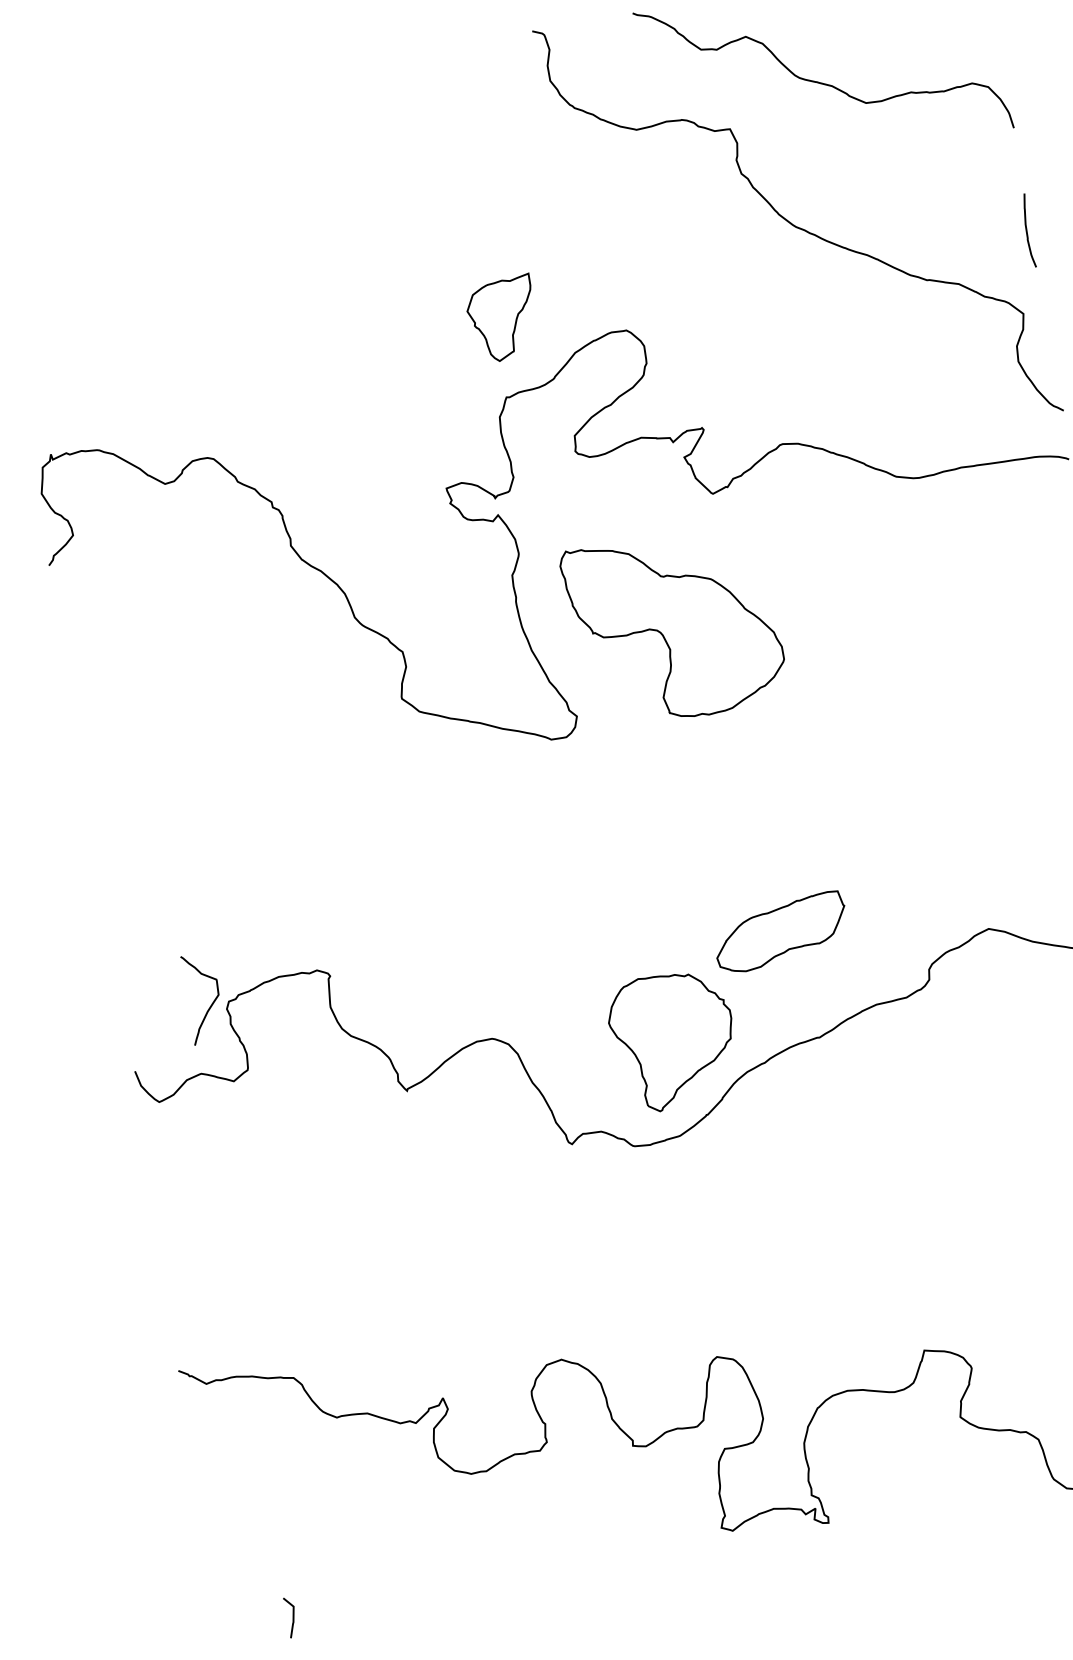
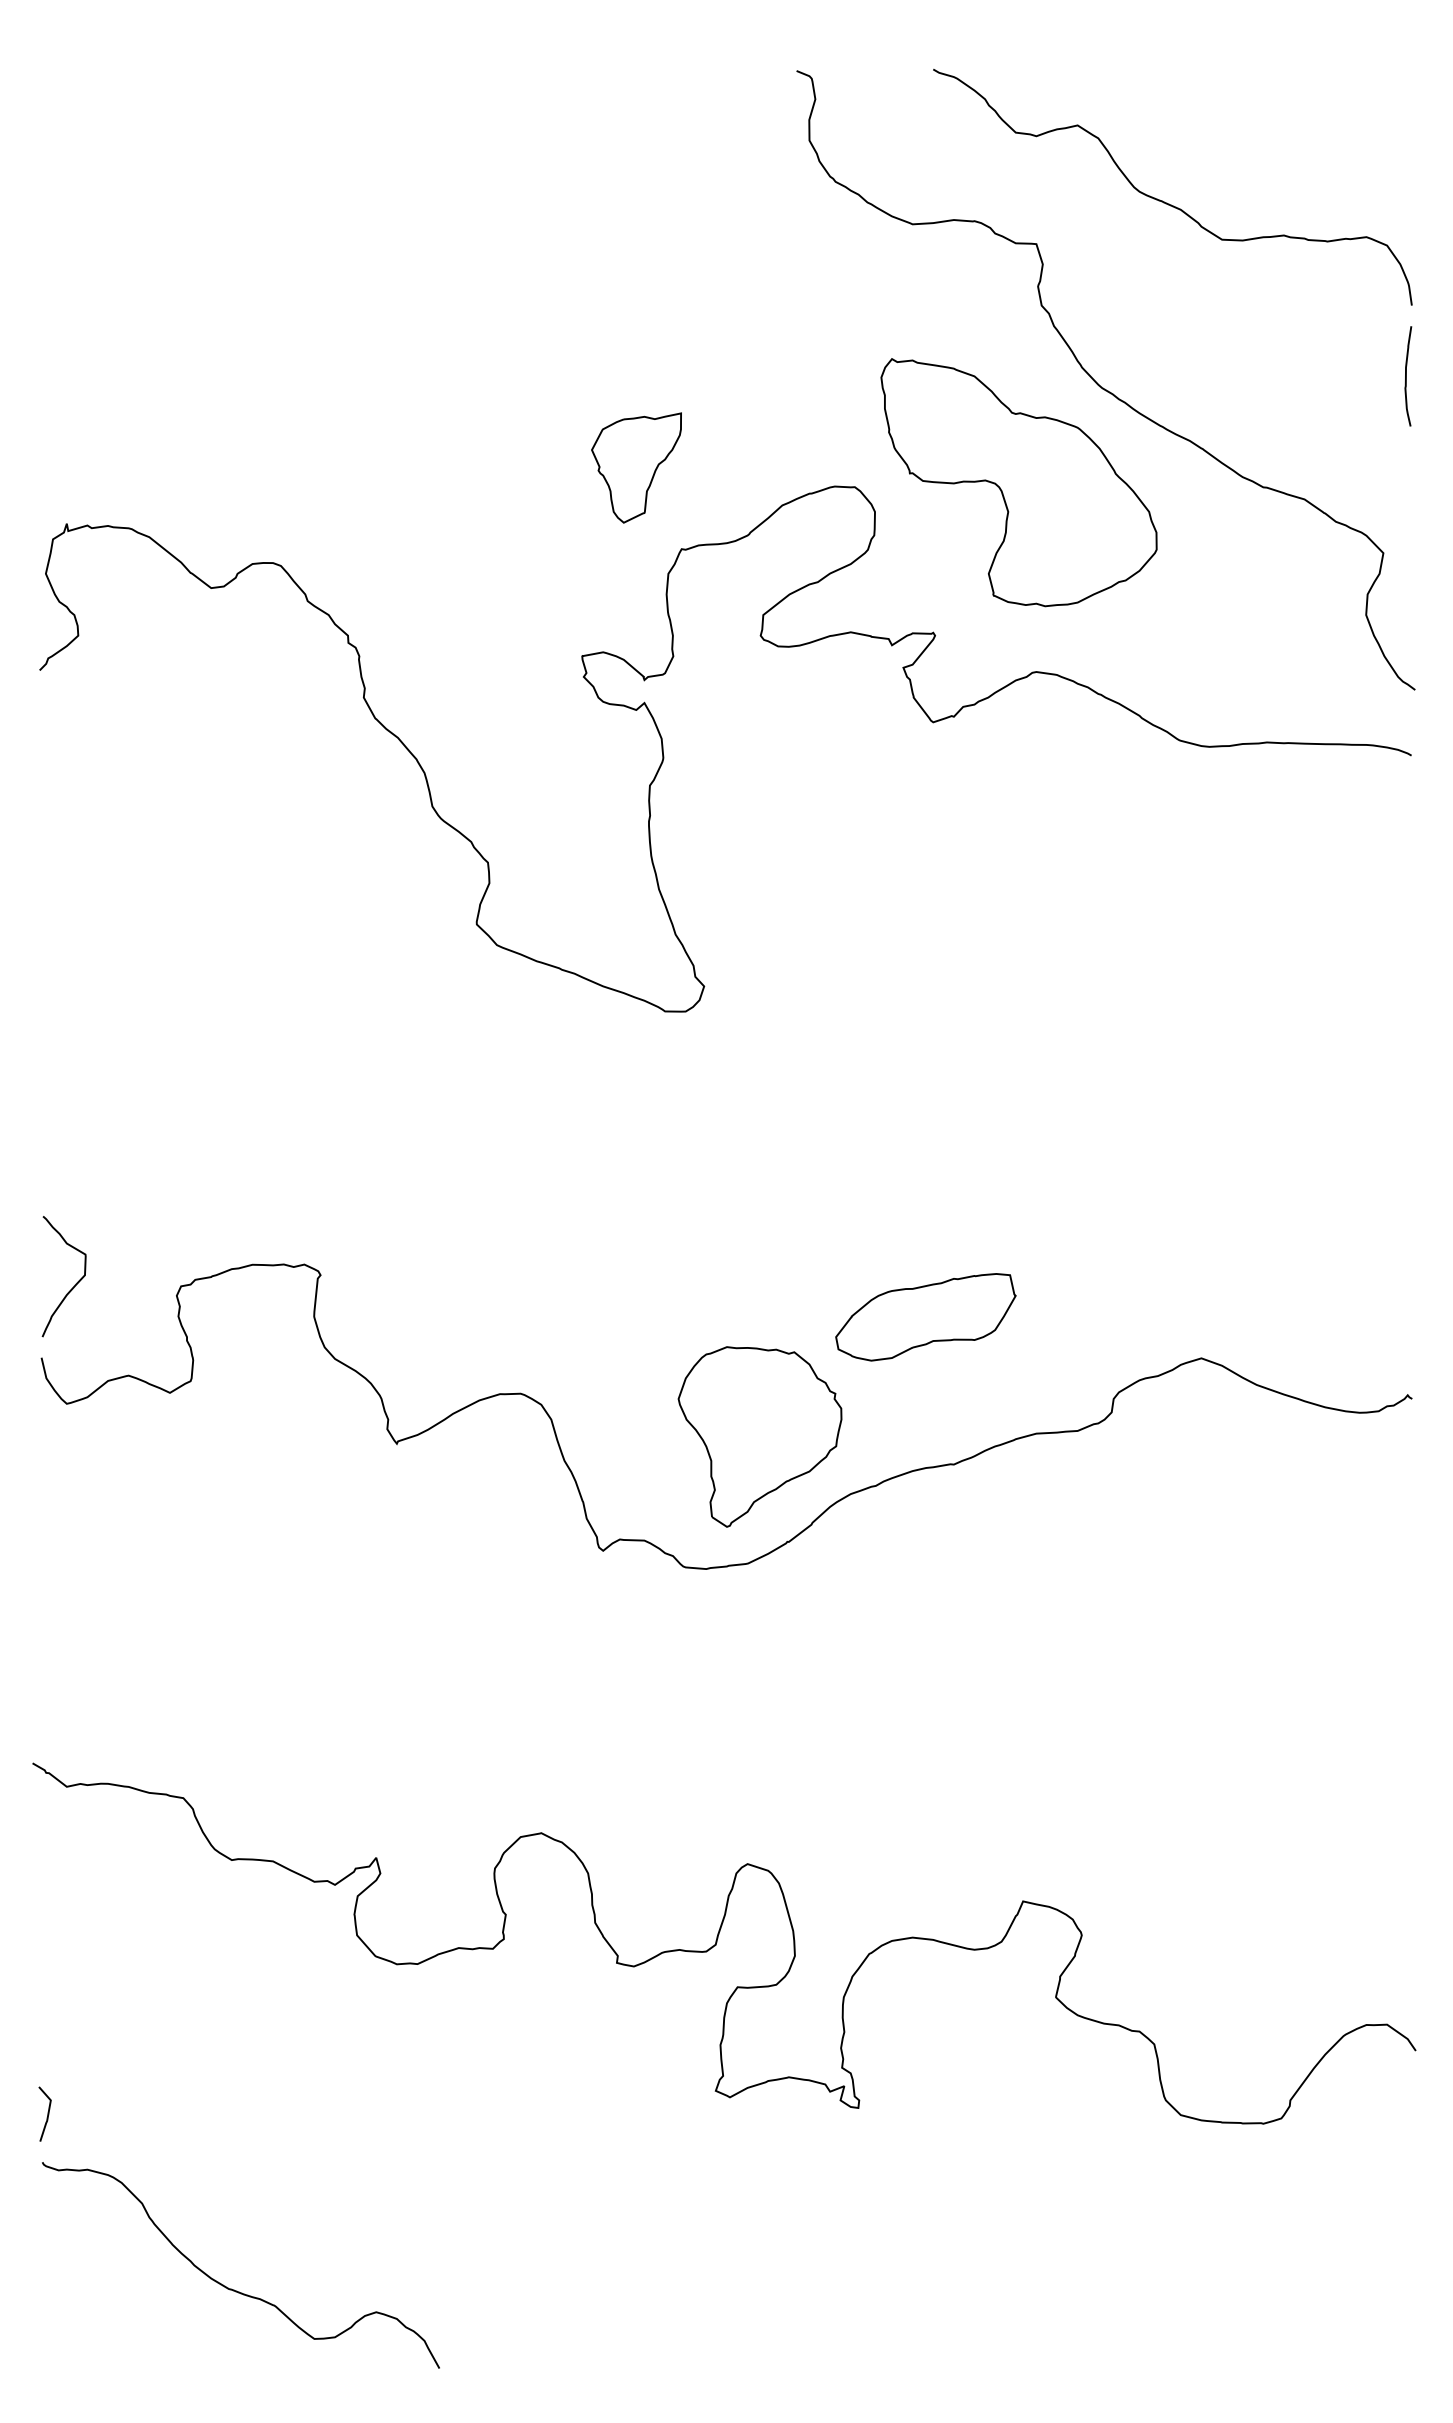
curve: (1027, 231) -> (1406, 376), moved
part: (502, 318) -> (636, 467), moved
part: (674, 626) -> (1018, 482), moved
curve: (212, 1002) -> (75, 1283), moved
line: (292, 1616) -> (47, 2113), moved

